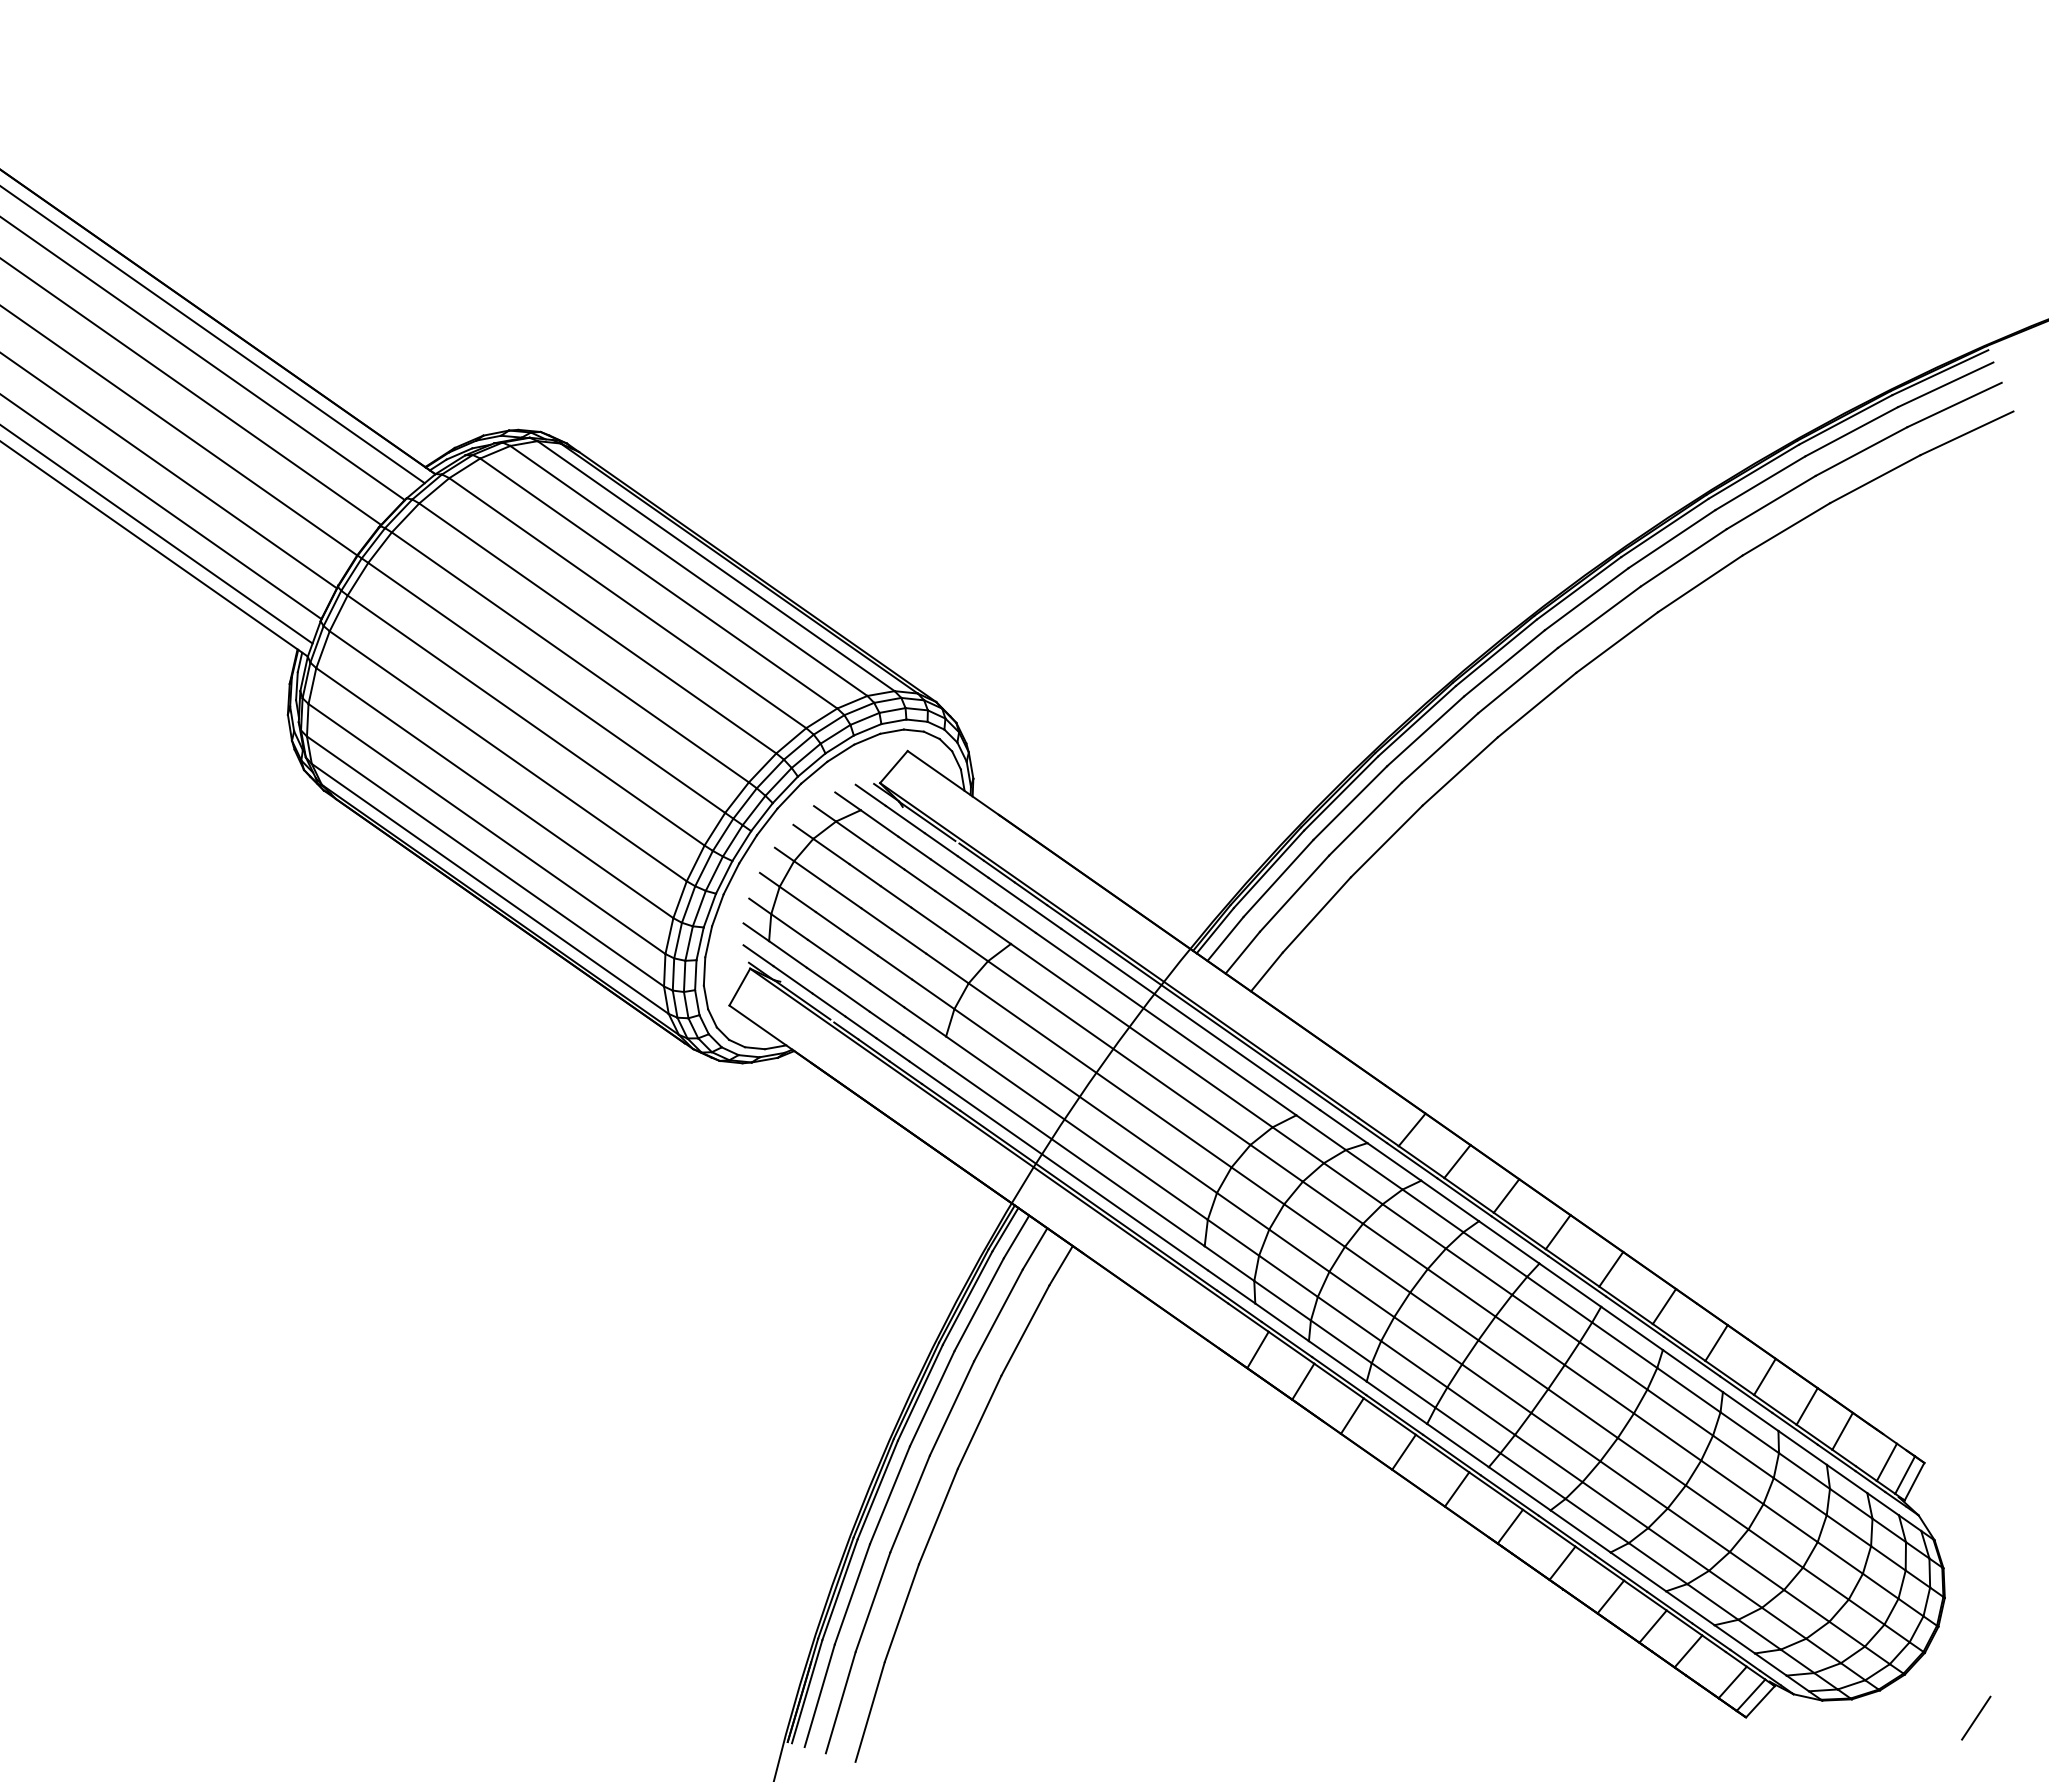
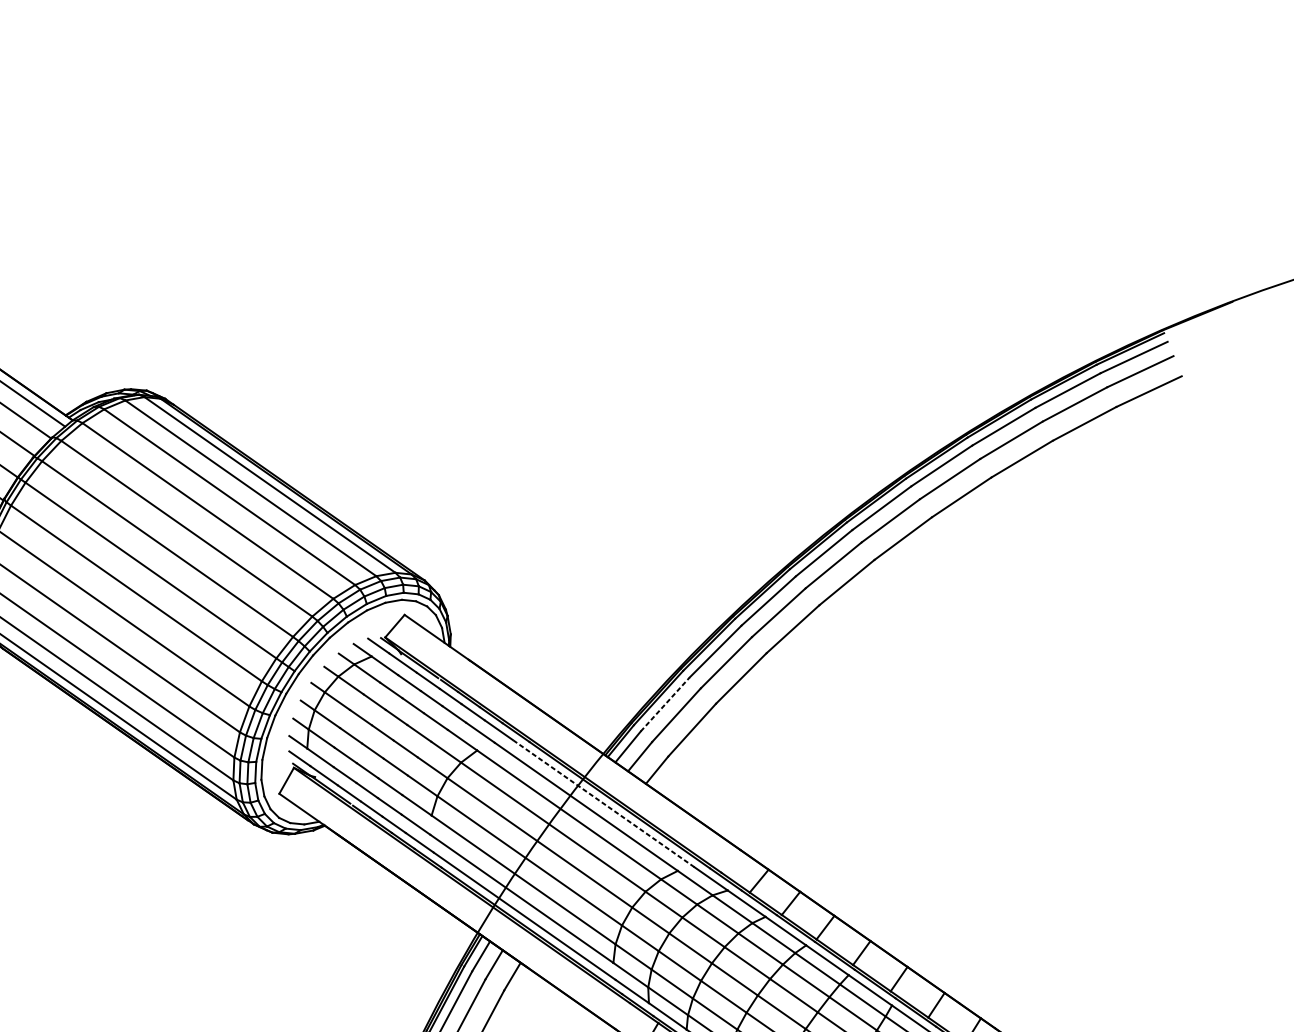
line: (1278, 878) -> (665, 704), solid -> dashed
line: (1190, 1019) -> (603, 803), solid -> dashed

